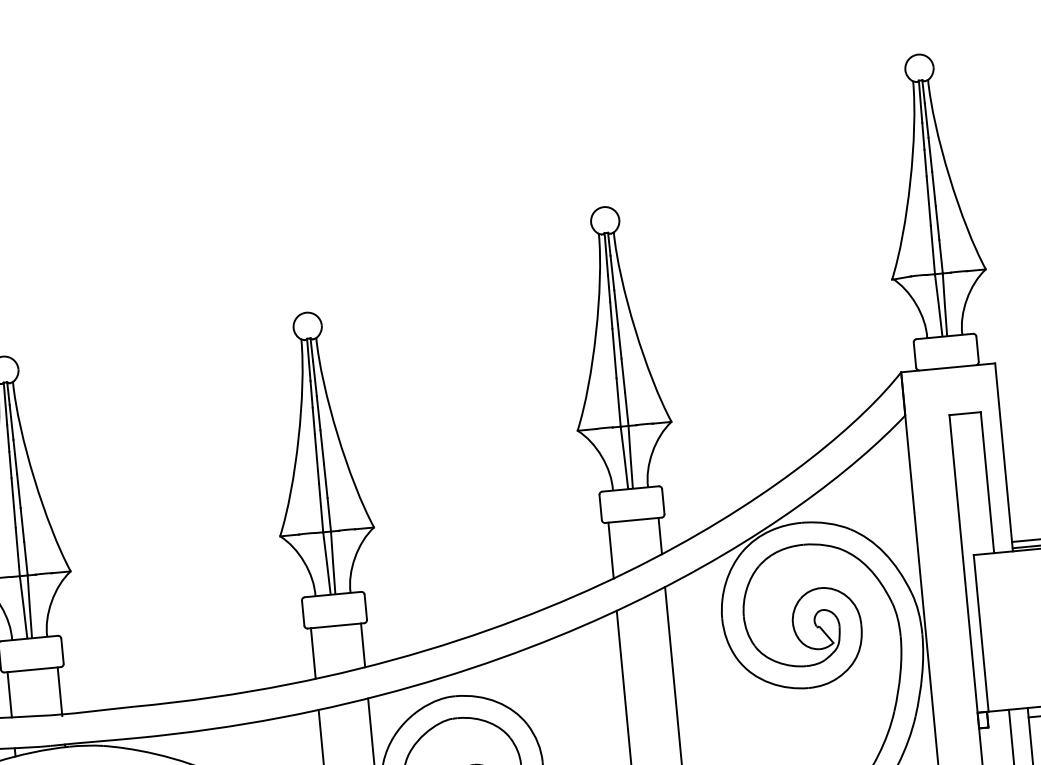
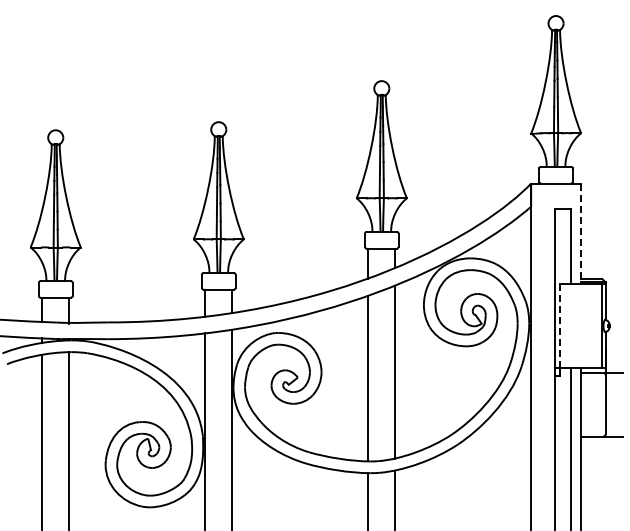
line: (1004, 458) -> (581, 234), solid -> dashed
line: (981, 634) -> (560, 326), solid -> dashed

